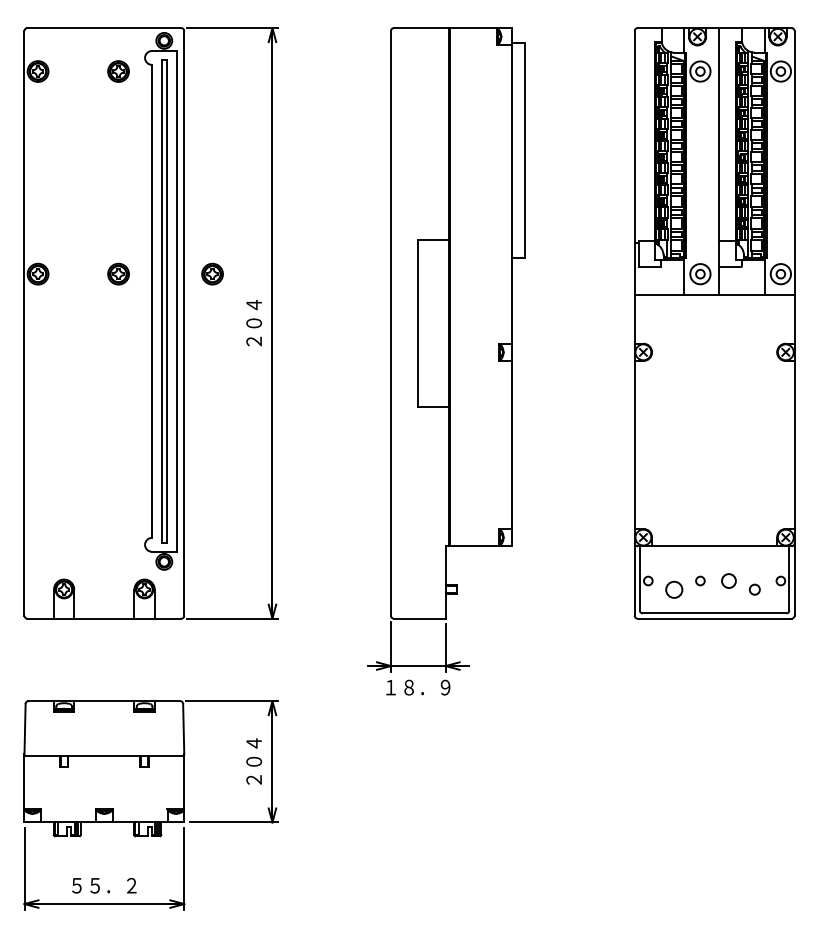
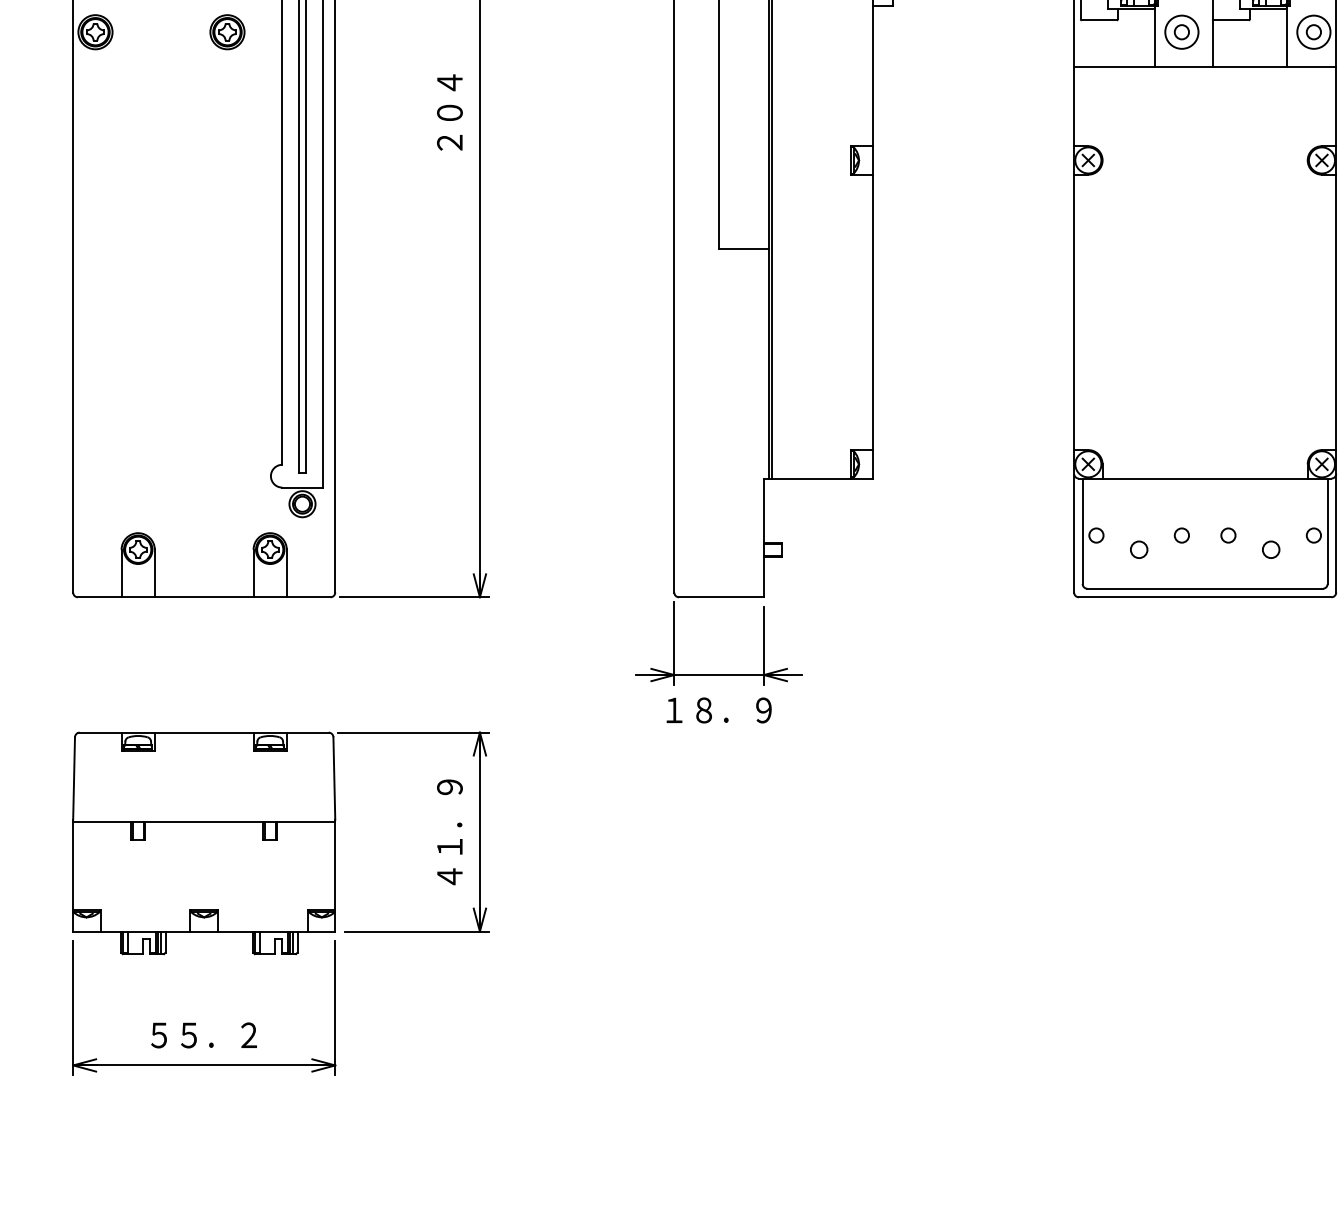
part: (212, 273) -> (381, 31), removed
circle: (728, 580) -> (1227, 534), size x0.62
circle: (674, 589) -> (1139, 549), size x0.62
text: (254, 761) -> (450, 831), ２０４ -> ４１．９

